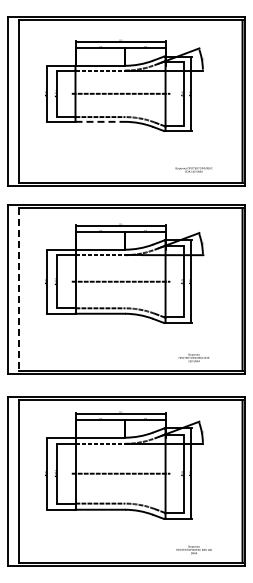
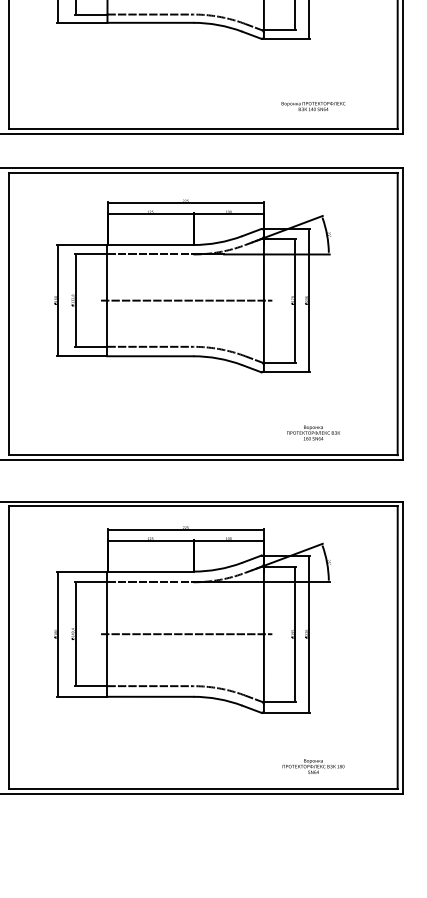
line: (100, 121) -> (150, 22), dashed -> solid
line: (18, 289) -> (8, 314), dashed -> solid

